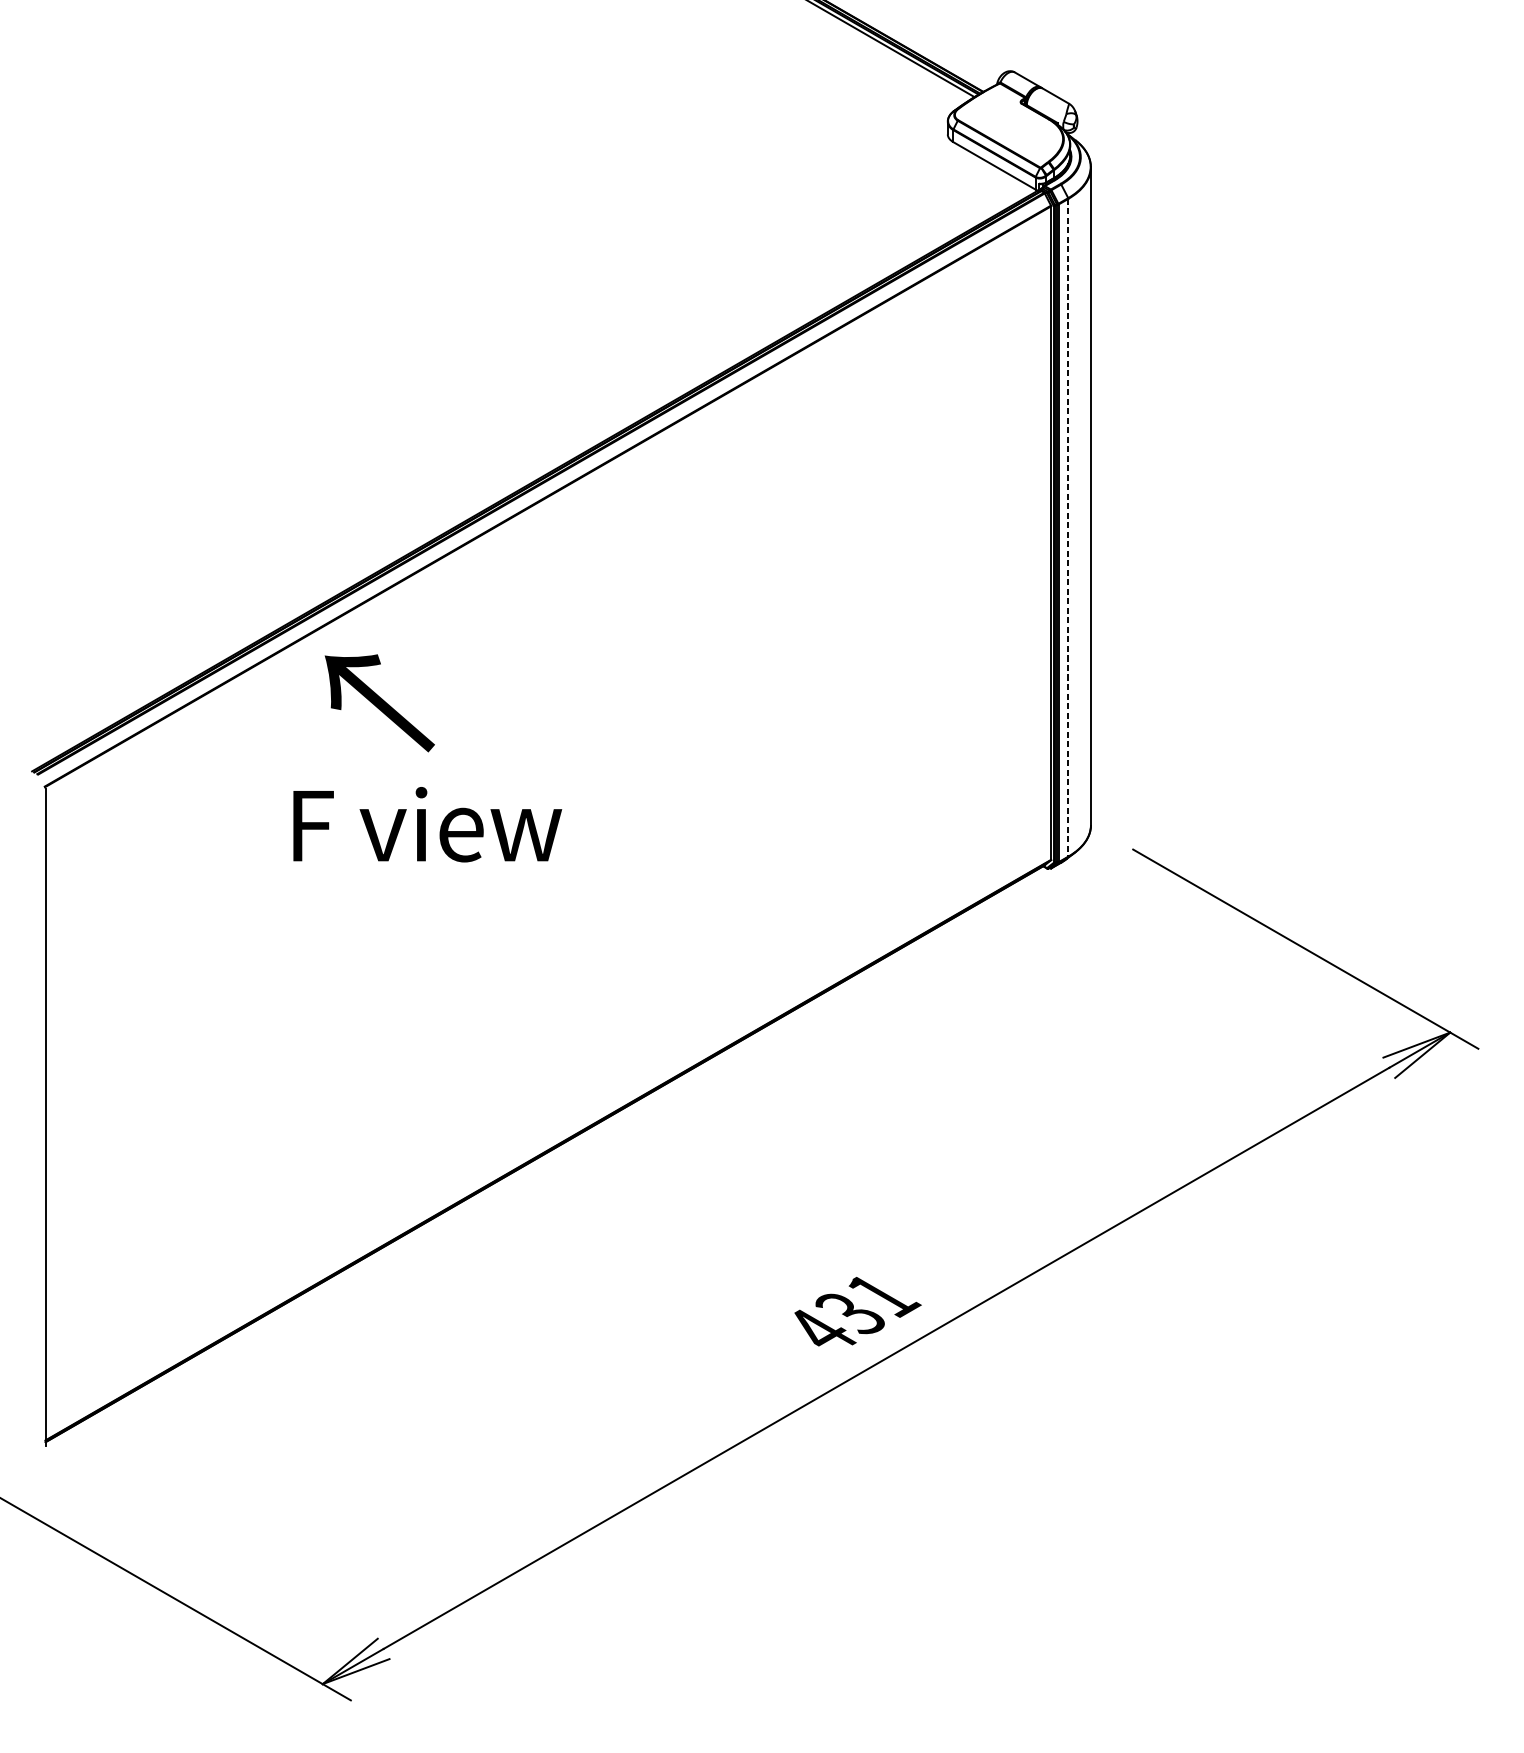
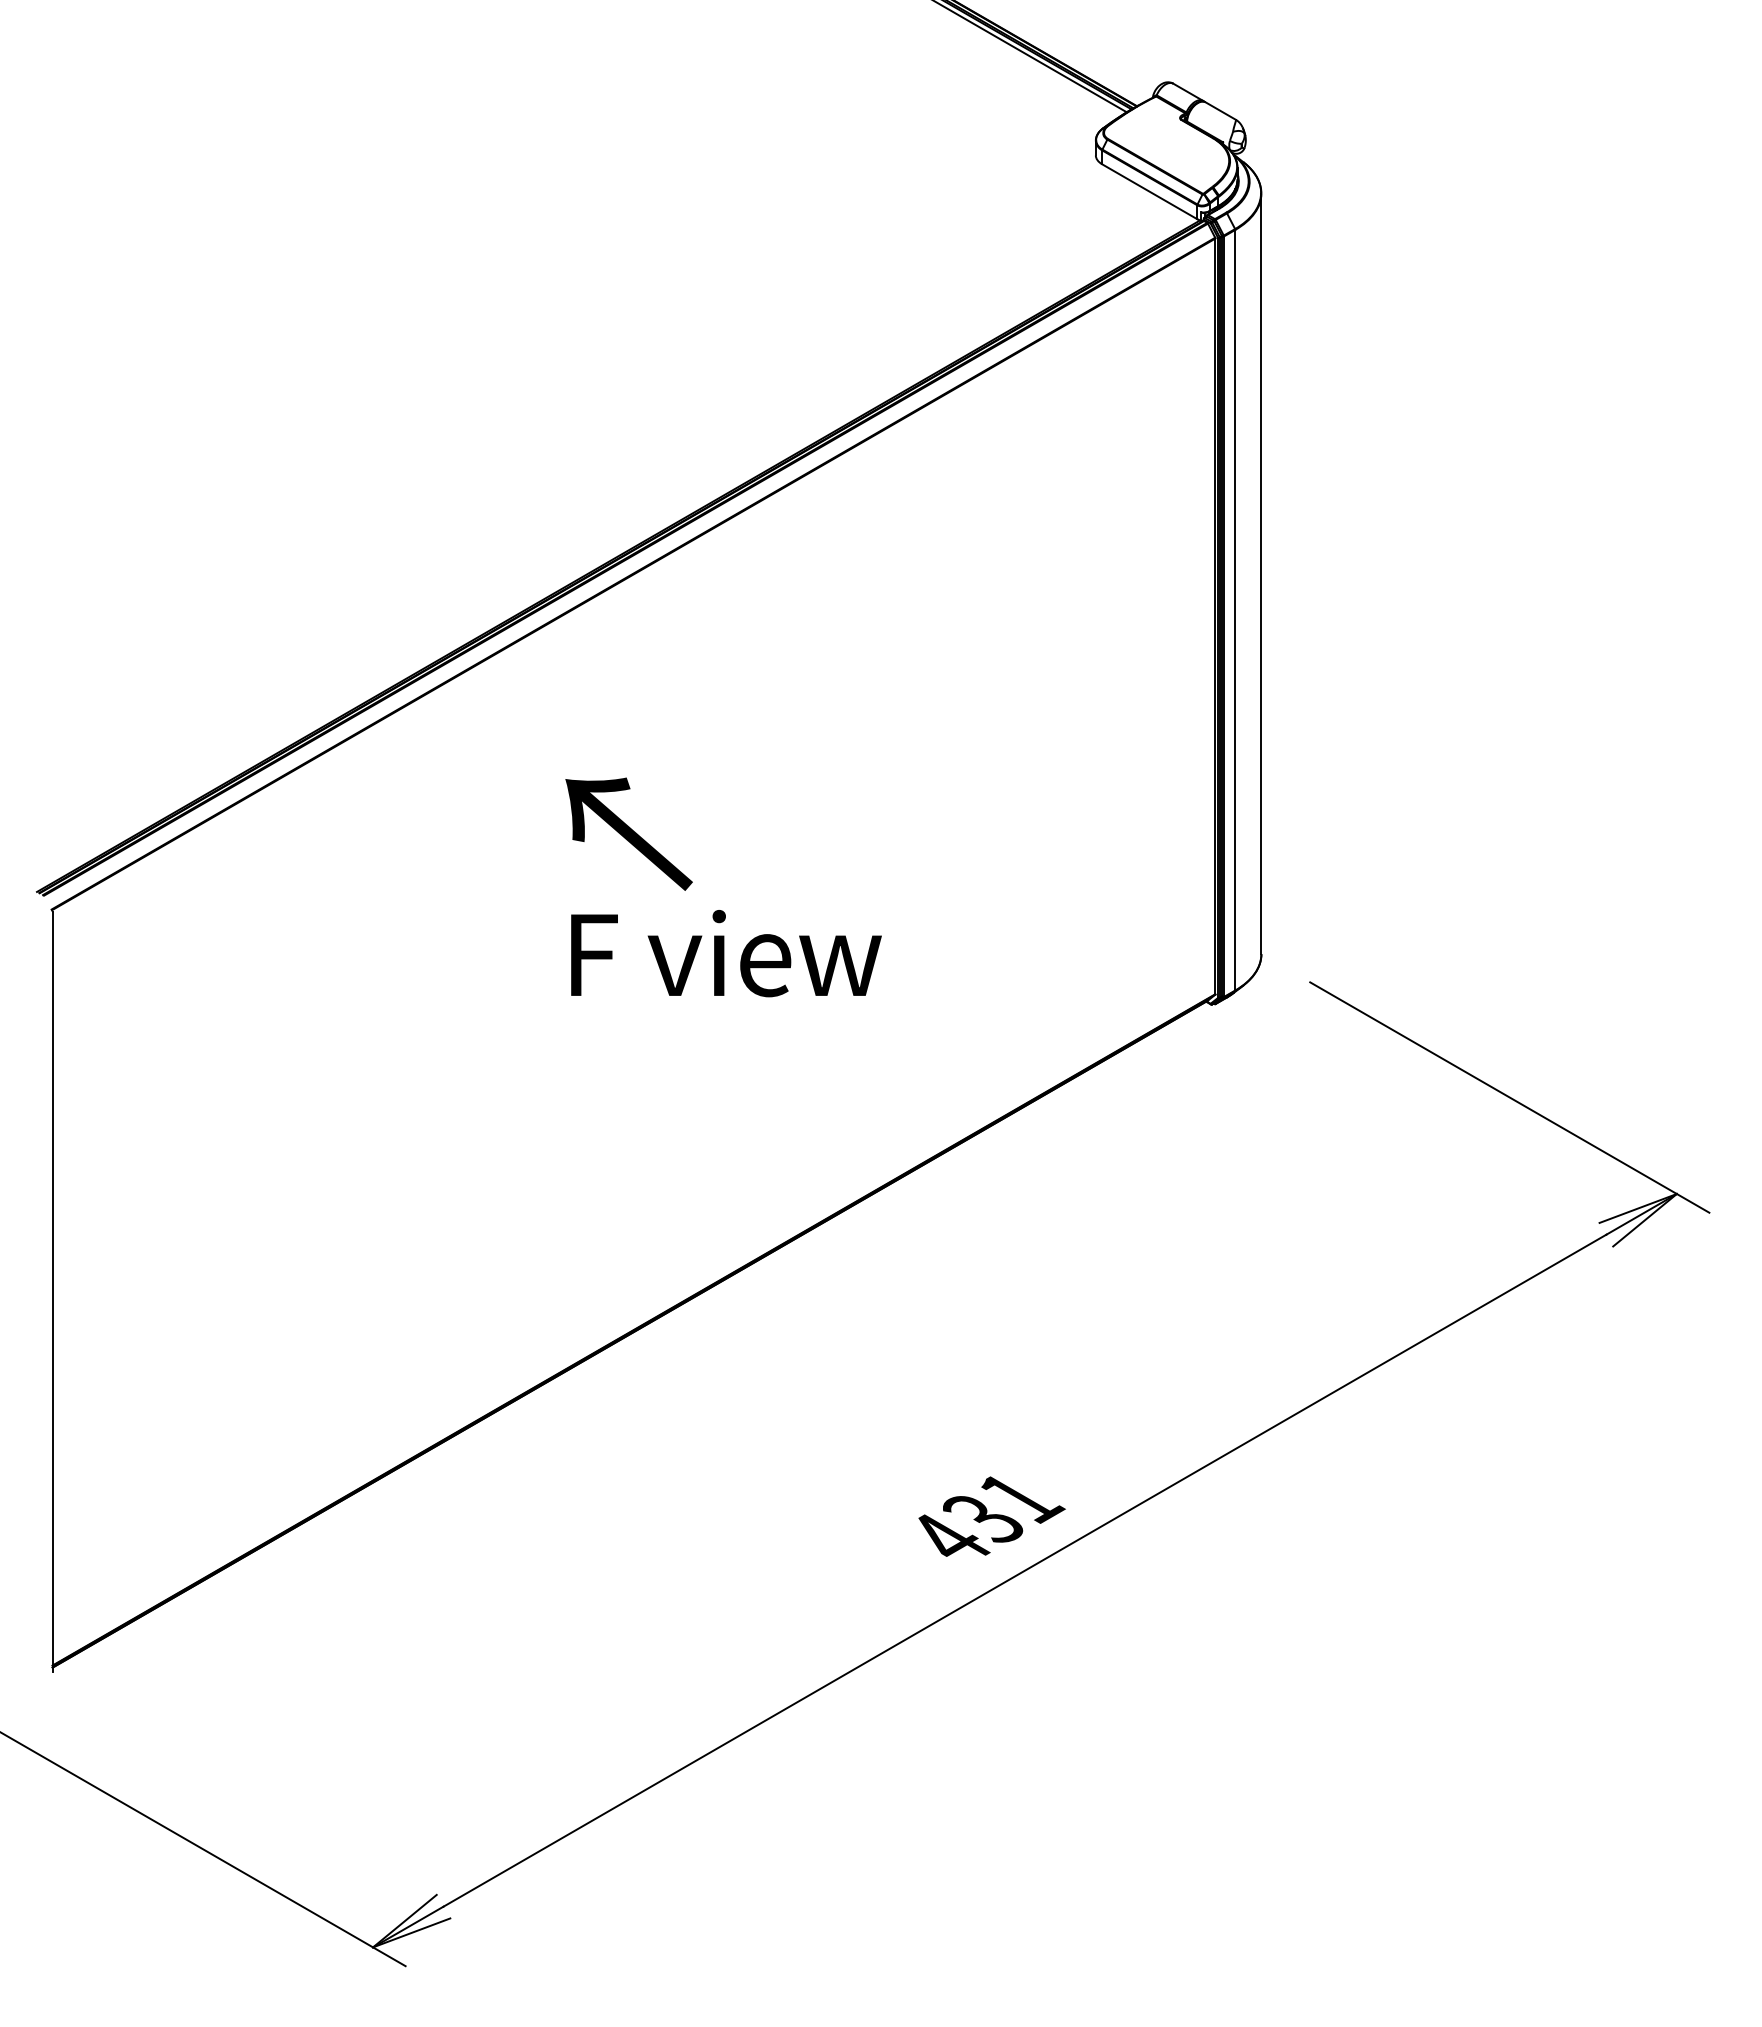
line: (1068, 527) -> (1235, 610), dashed -> solid
text: (379, 702) -> (628, 833), moved
text: (427, 824) -> (726, 953), moved

